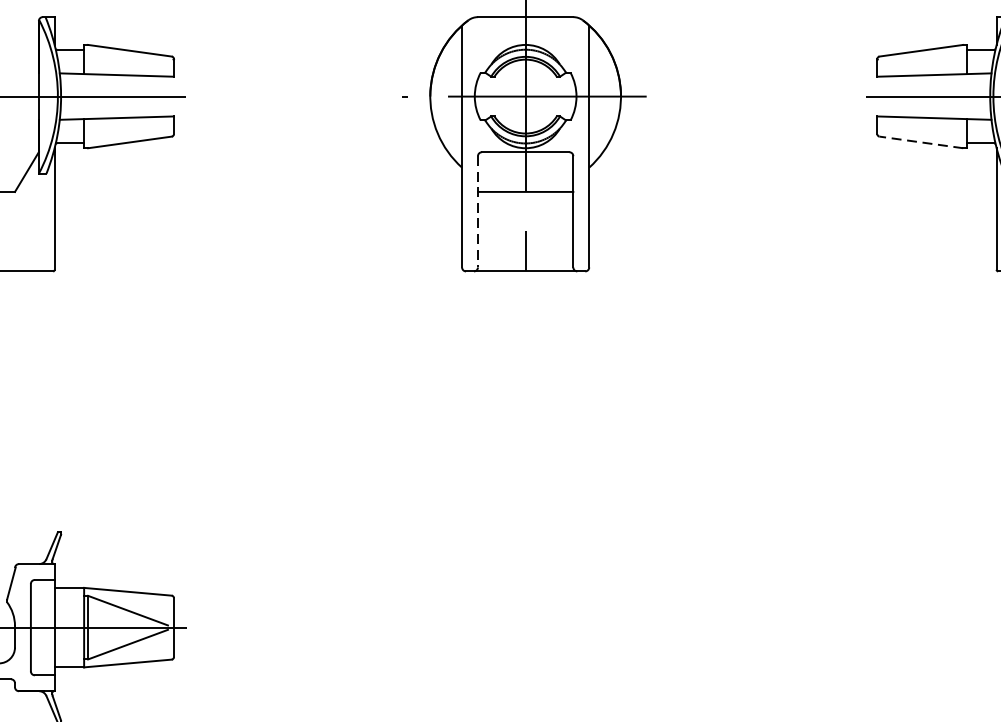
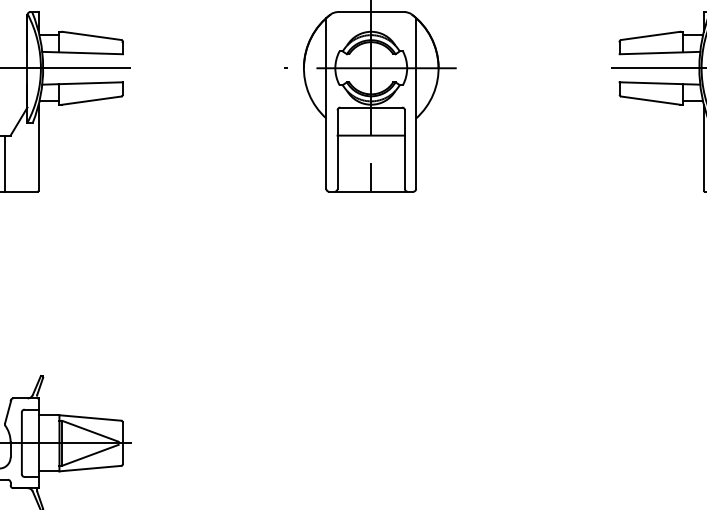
line: (921, 142) -> (650, 100), dashed -> solid
line: (477, 213) -> (337, 150), dashed -> solid
line: (7, 231) -> (5, 163), added

